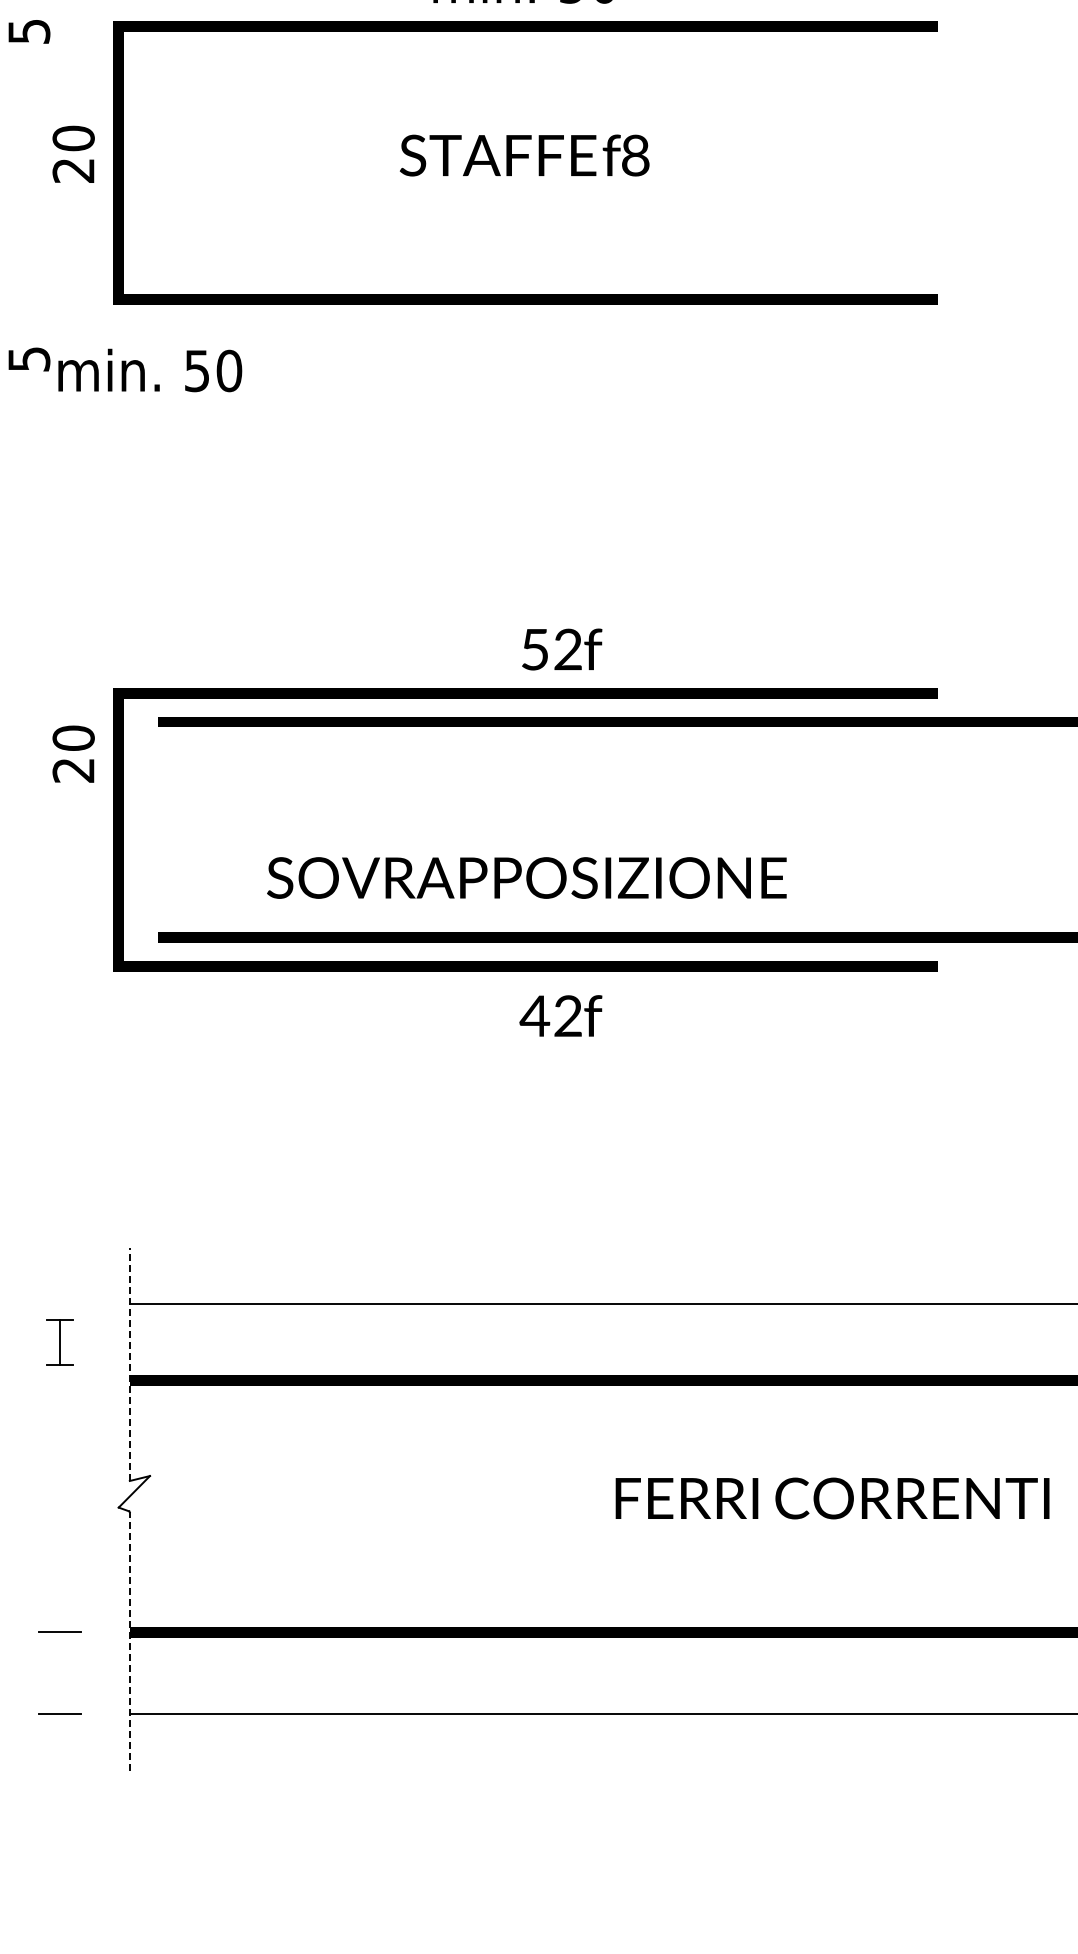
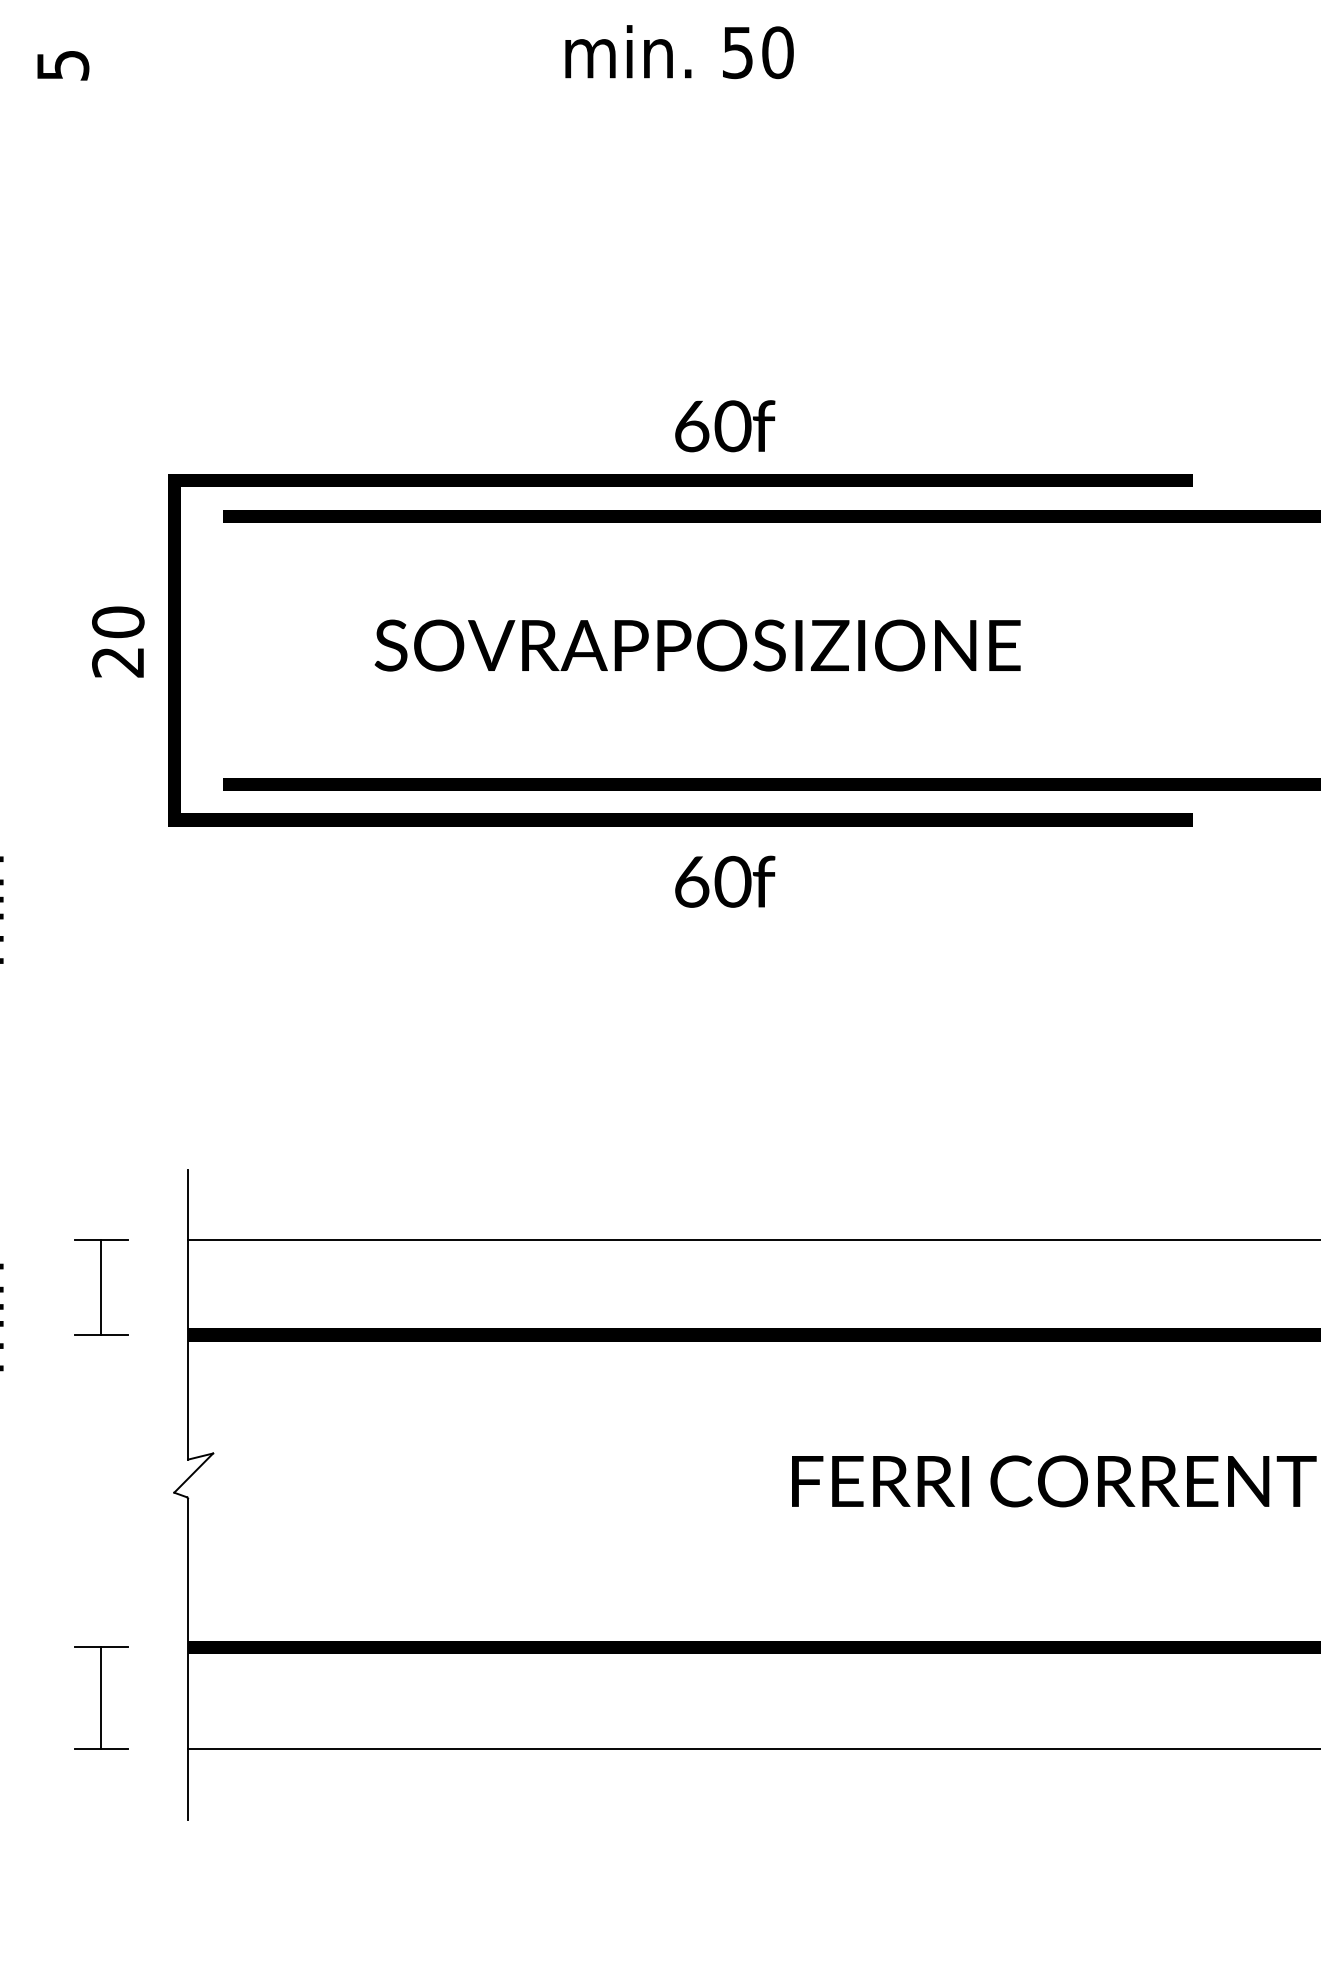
text: (150, 370) -> (679, 52), moved
text: (552, 649) -> (713, 426), 52 -> 60
text: (73, 753) -> (118, 641), moved
text: (526, 877) -> (697, 644), moved
text: (551, 1015) -> (712, 881), 42 -> 60
part: (59, 1342) -> (100, 1287), size x1.67
line: (129, 1364) -> (187, 1314), dashed -> solid
line: (129, 1640) -> (187, 1657), dashed -> solid
line: (60, 1672) -> (101, 1697), added

